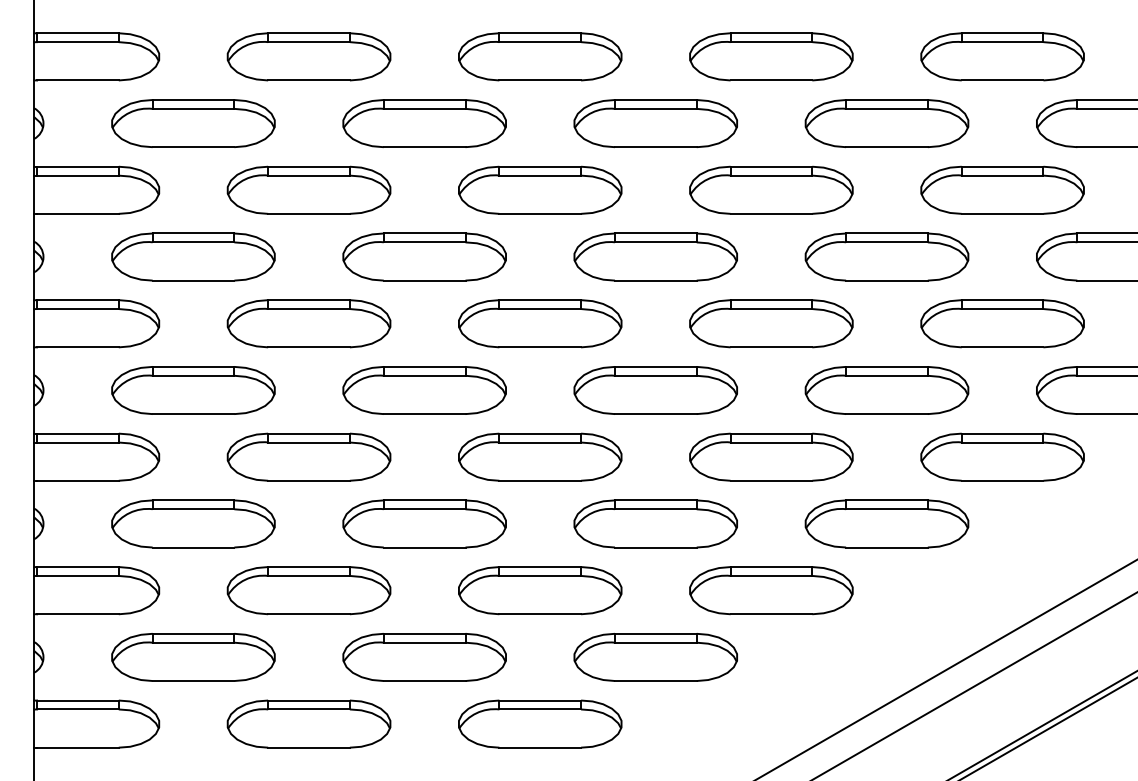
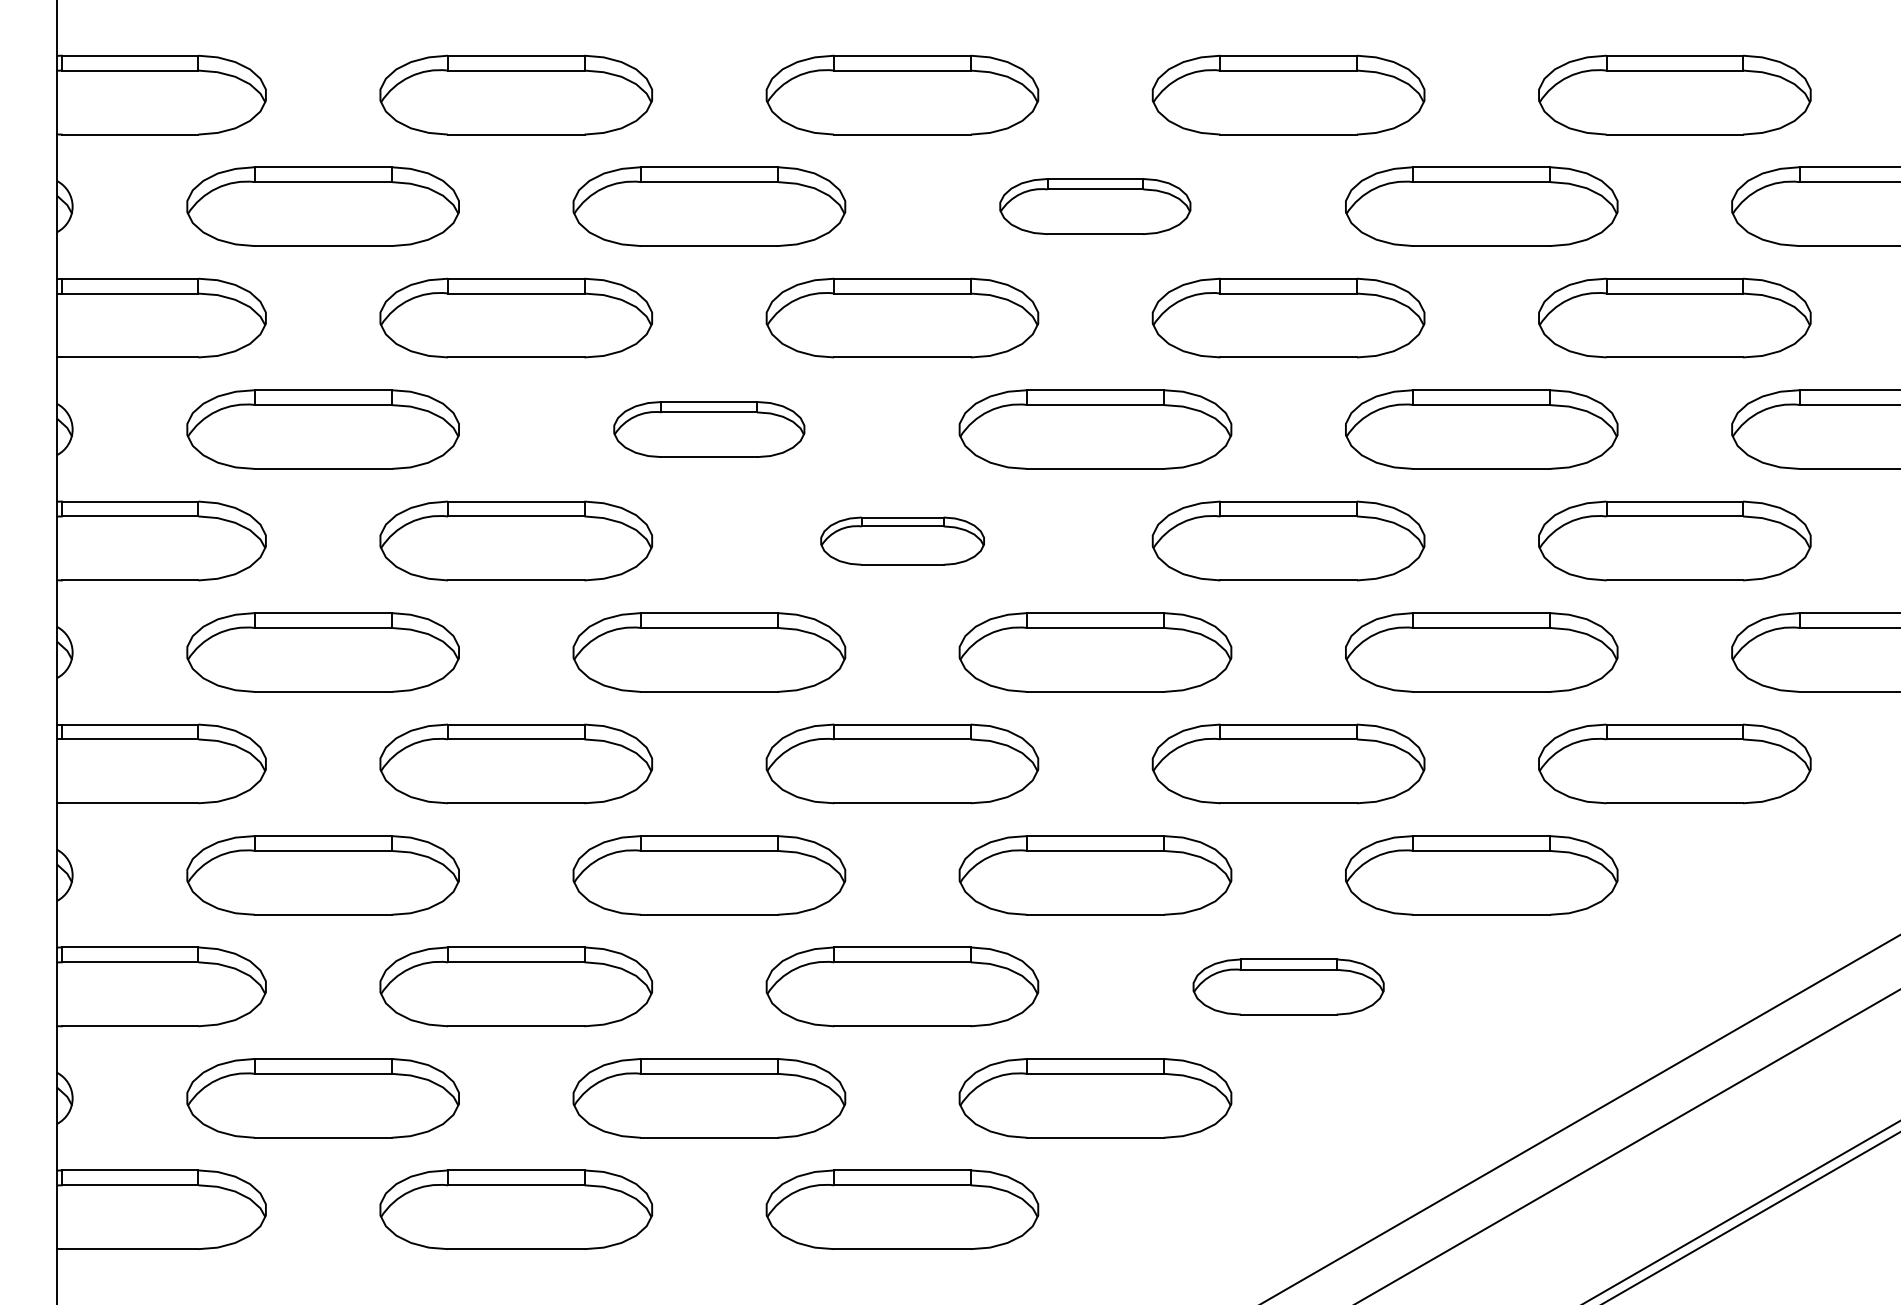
part: (655, 123) -> (1094, 206), size x0.7
part: (424, 256) -> (709, 428), size x0.7
part: (540, 323) -> (902, 540), size x0.6
part: (771, 590) -> (1288, 986), size x0.7

